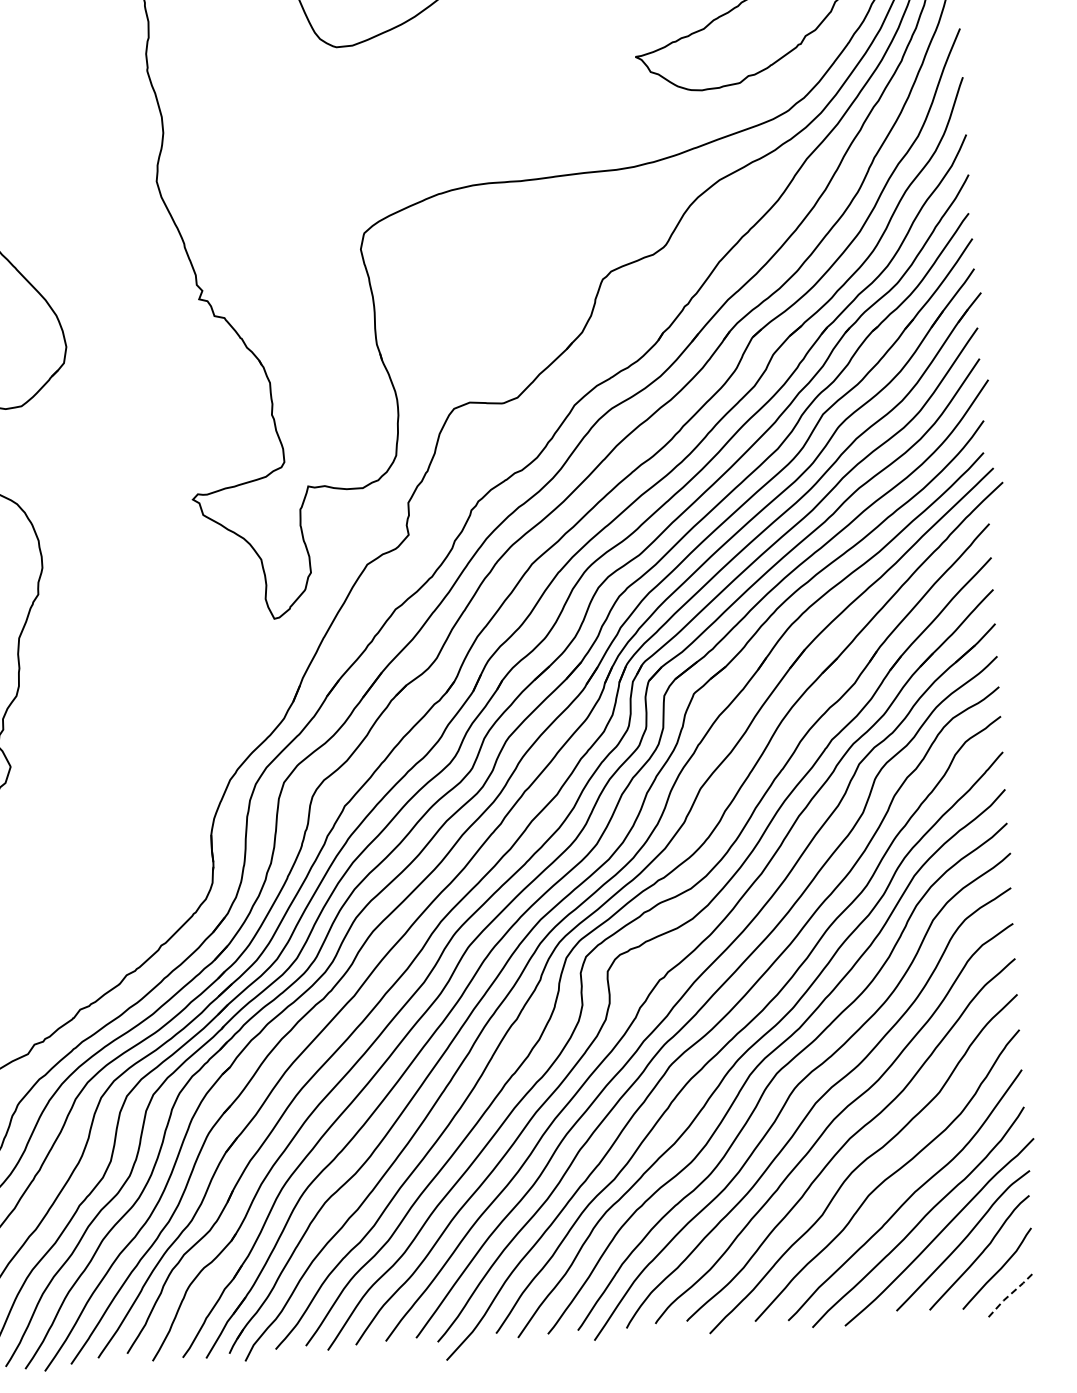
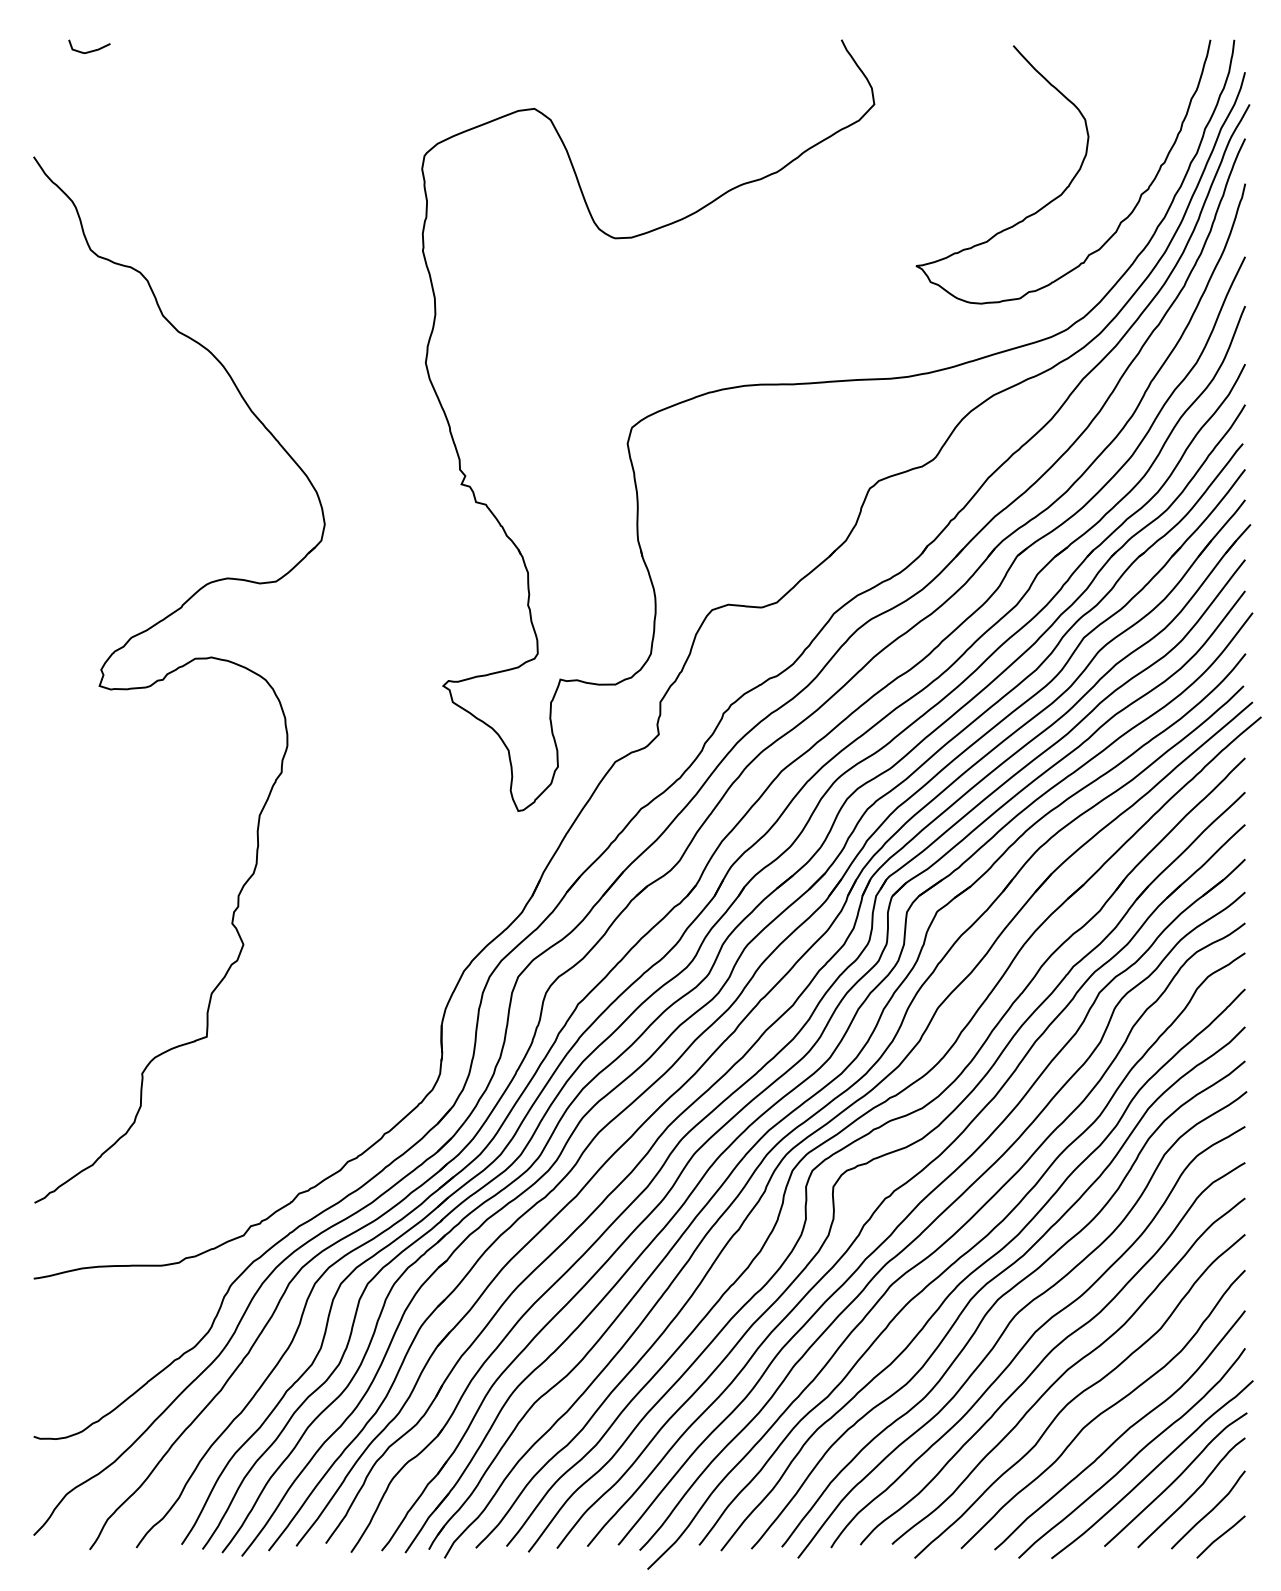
line: (1010, 1294) -> (1220, 1536), dashed -> solid

